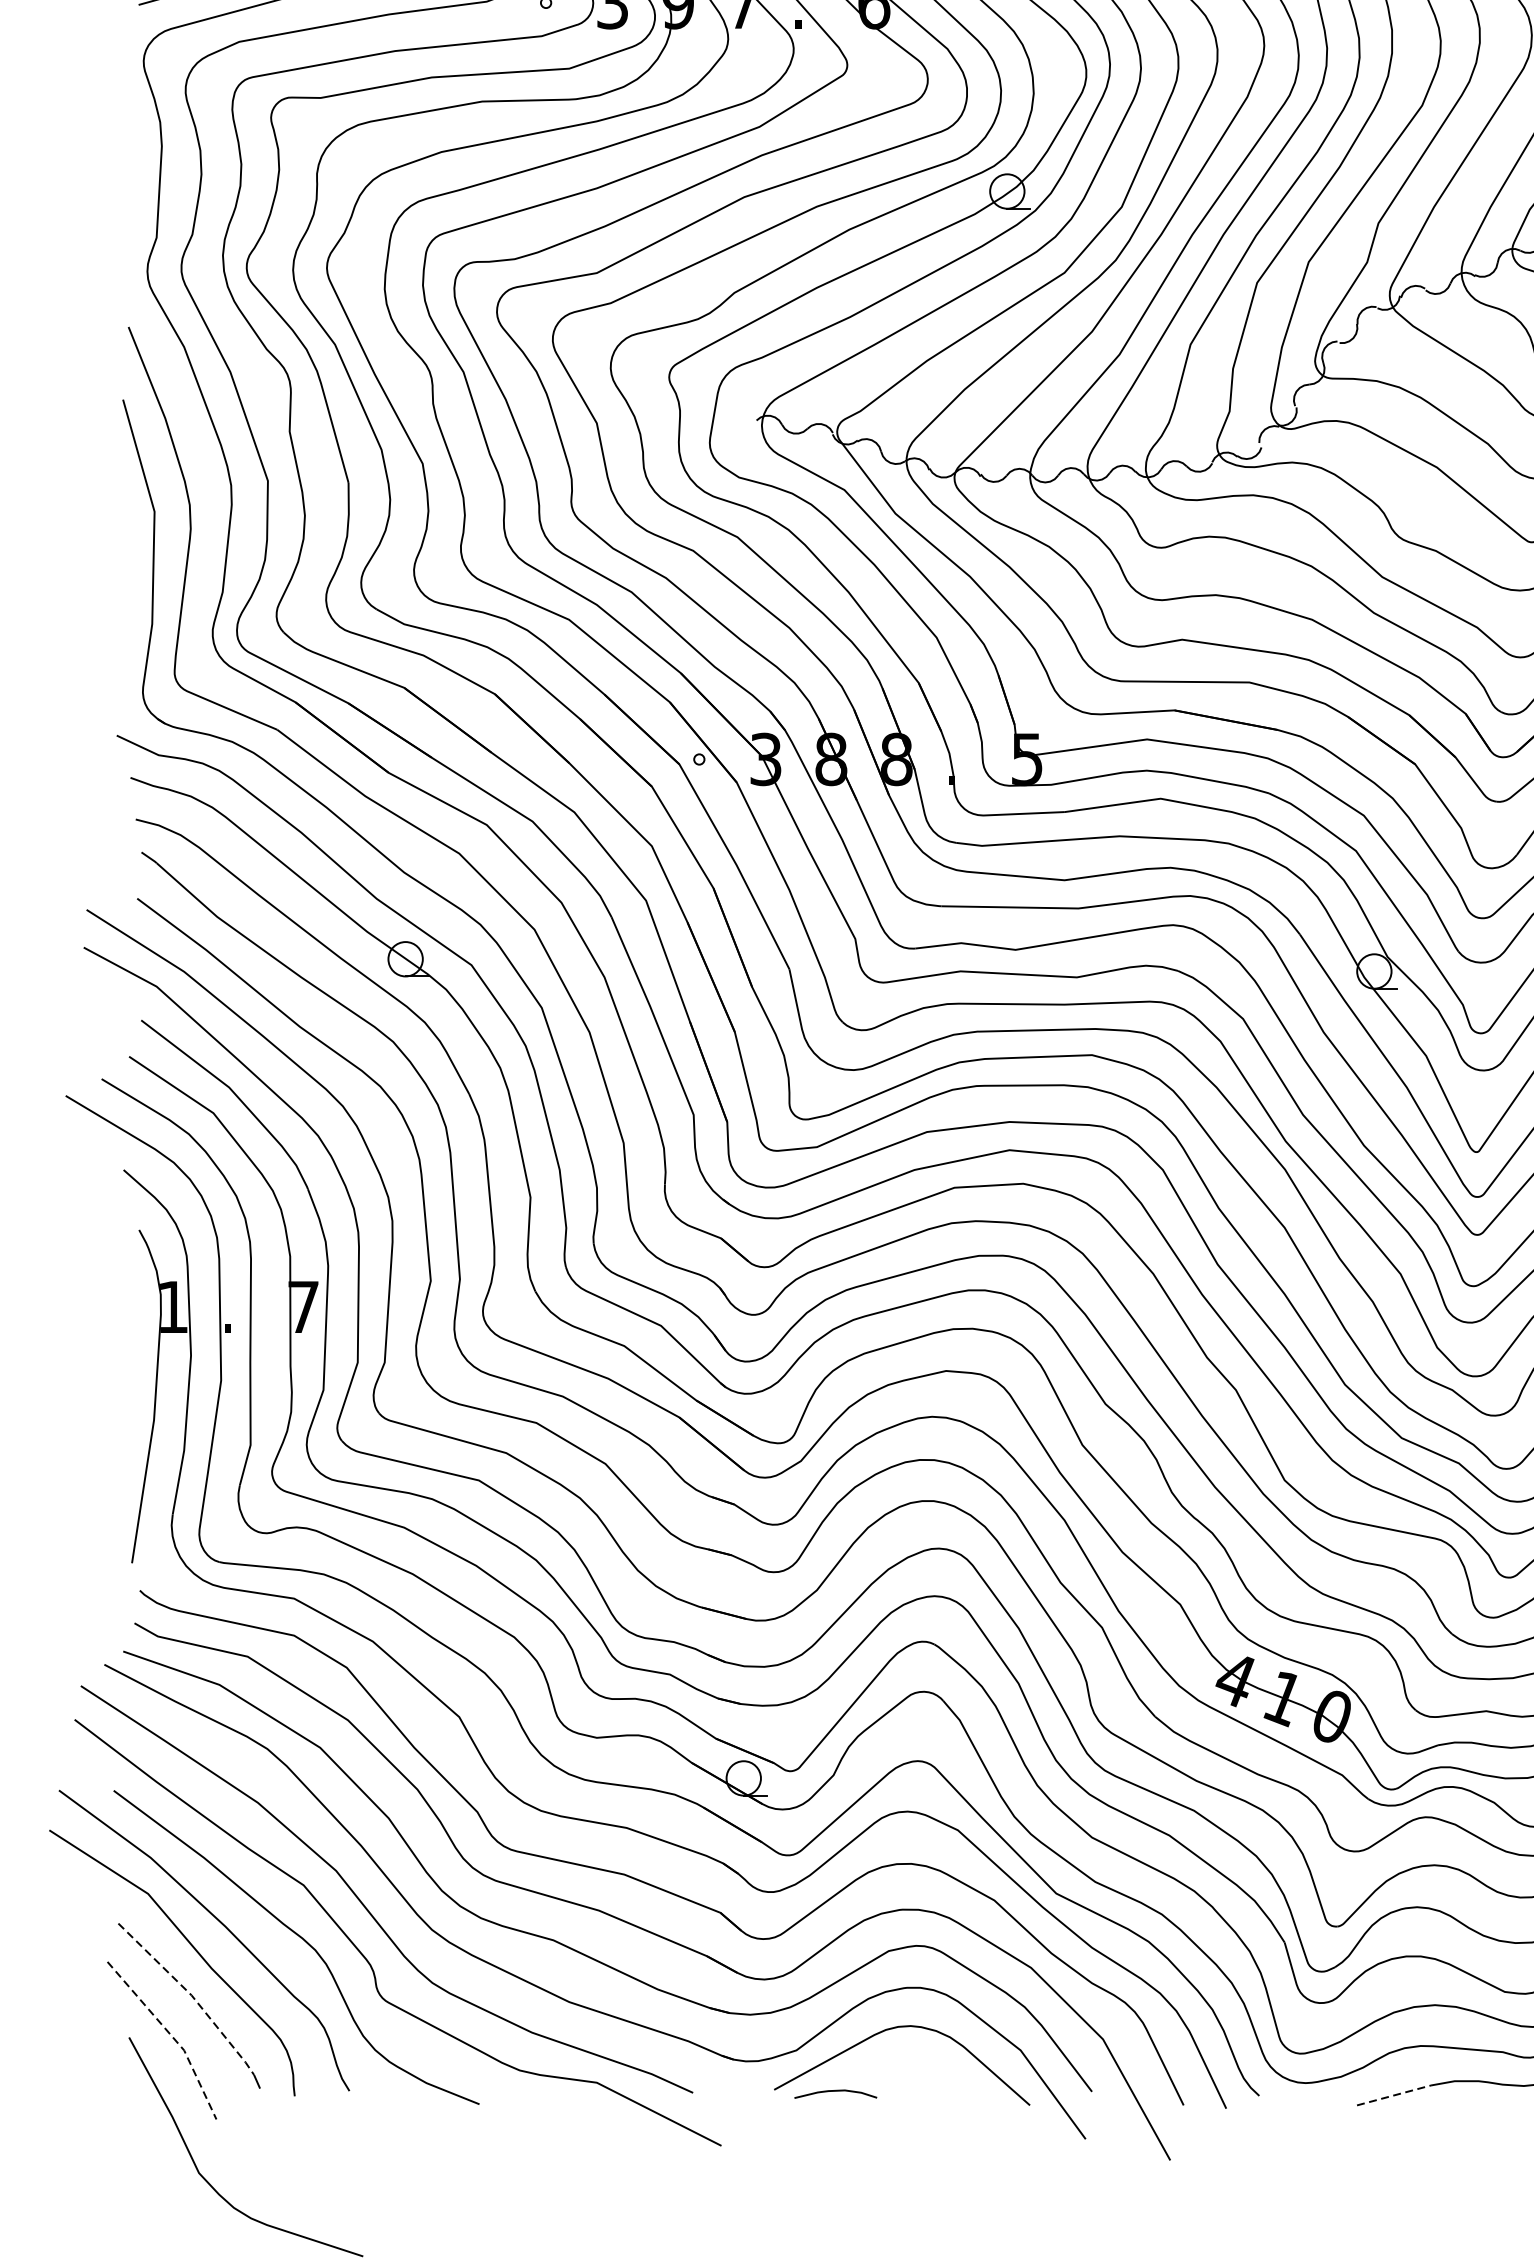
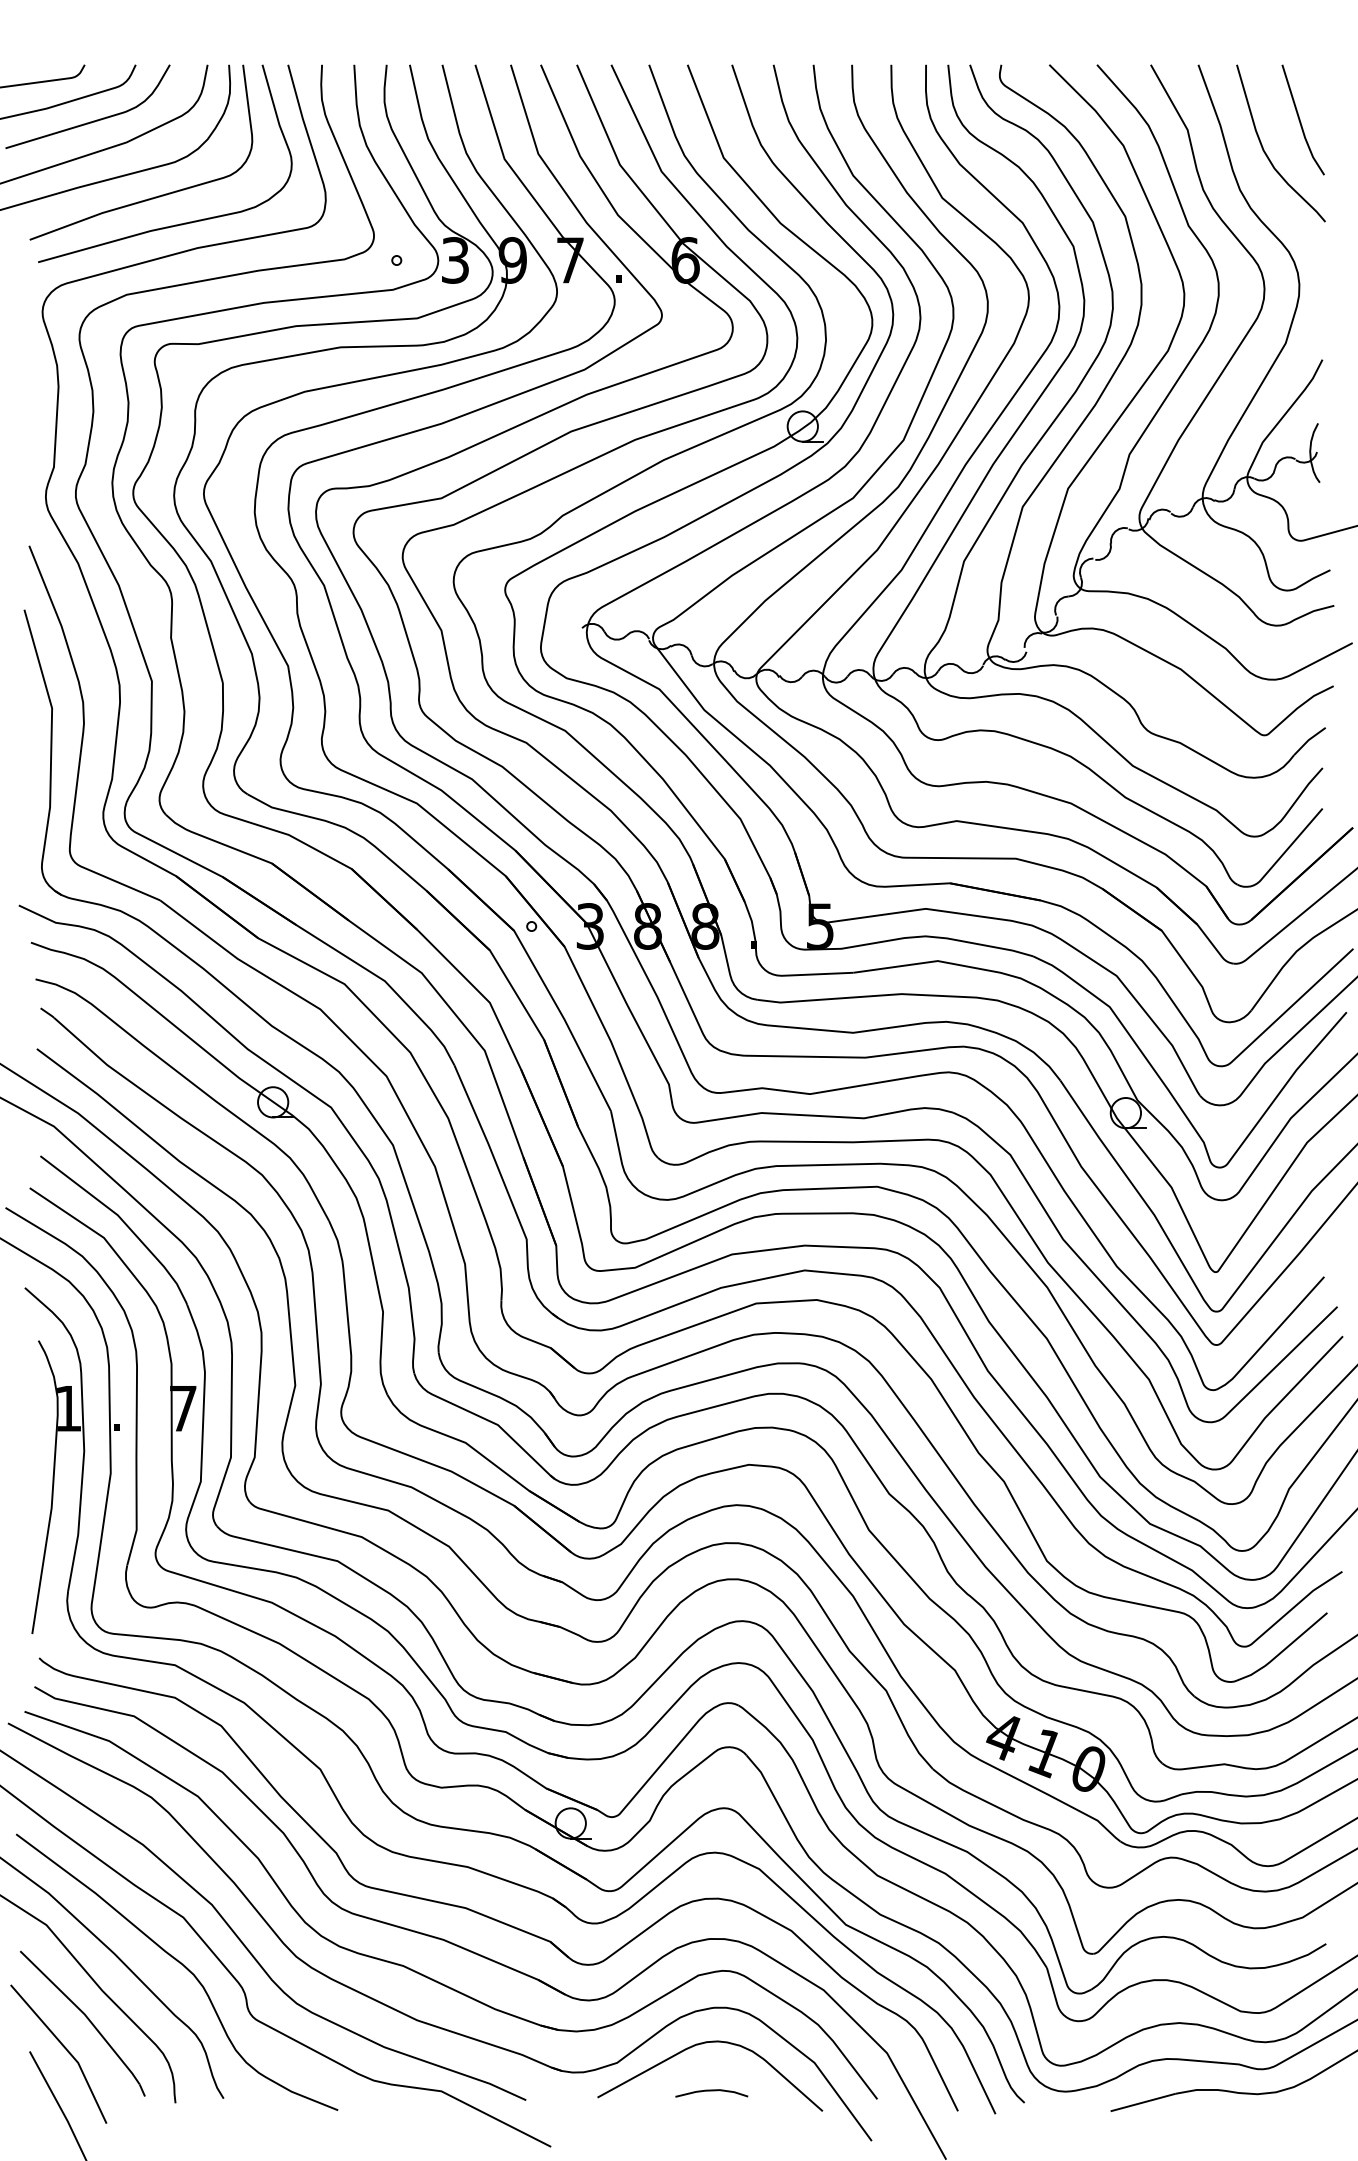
line: (191, 1995) -> (84, 2014), dashed -> solid
line: (172, 2036) -> (67, 2050), dashed -> solid
curve: (835, 2092) -> (711, 2091), moved
line: (1394, 2095) -> (1143, 2102), dashed -> solid

